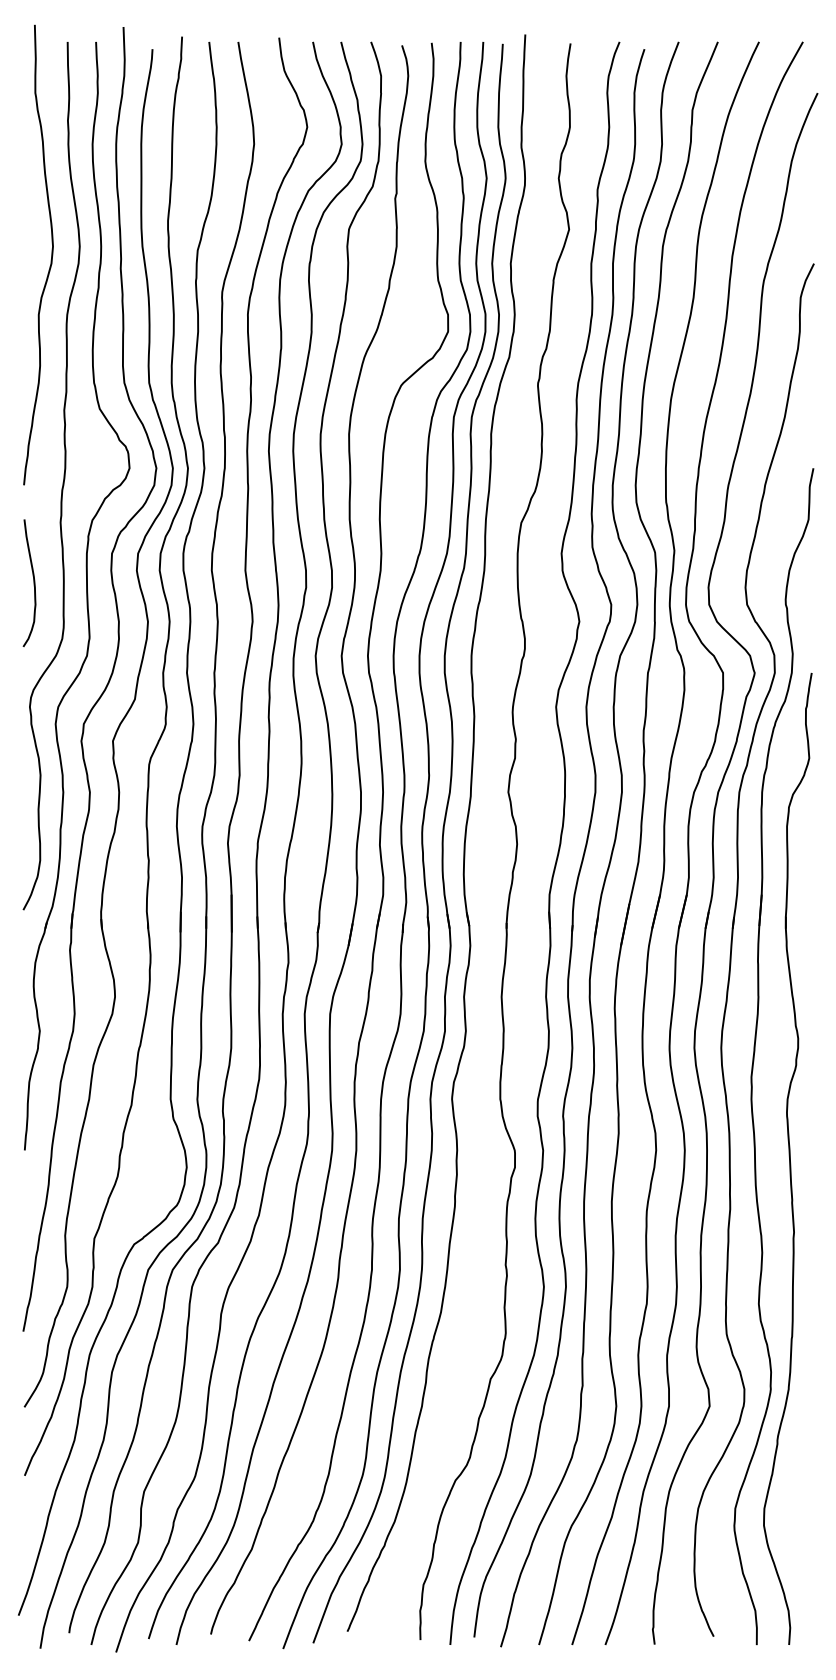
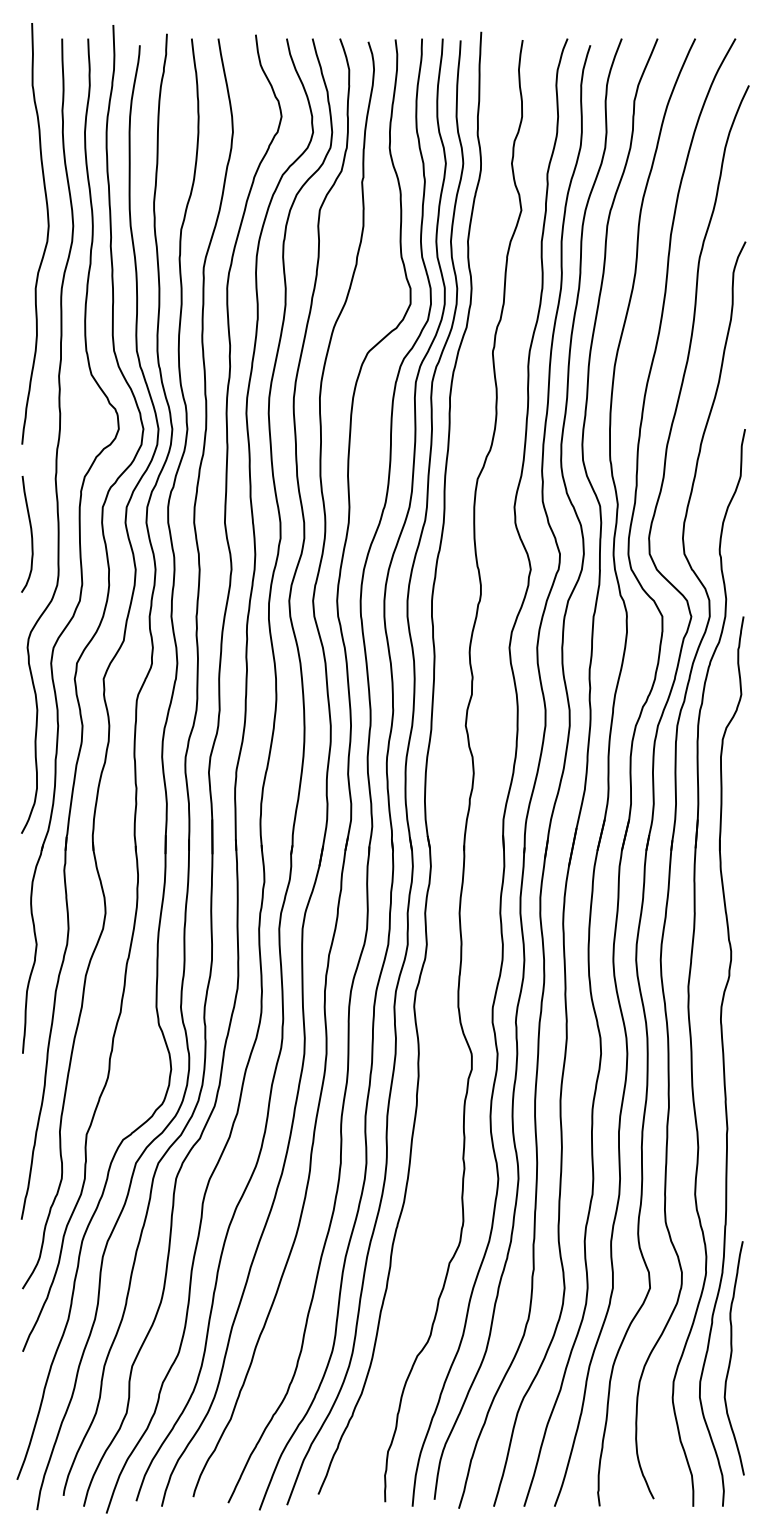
curve: (798, 1482) -> (731, 1357), added

